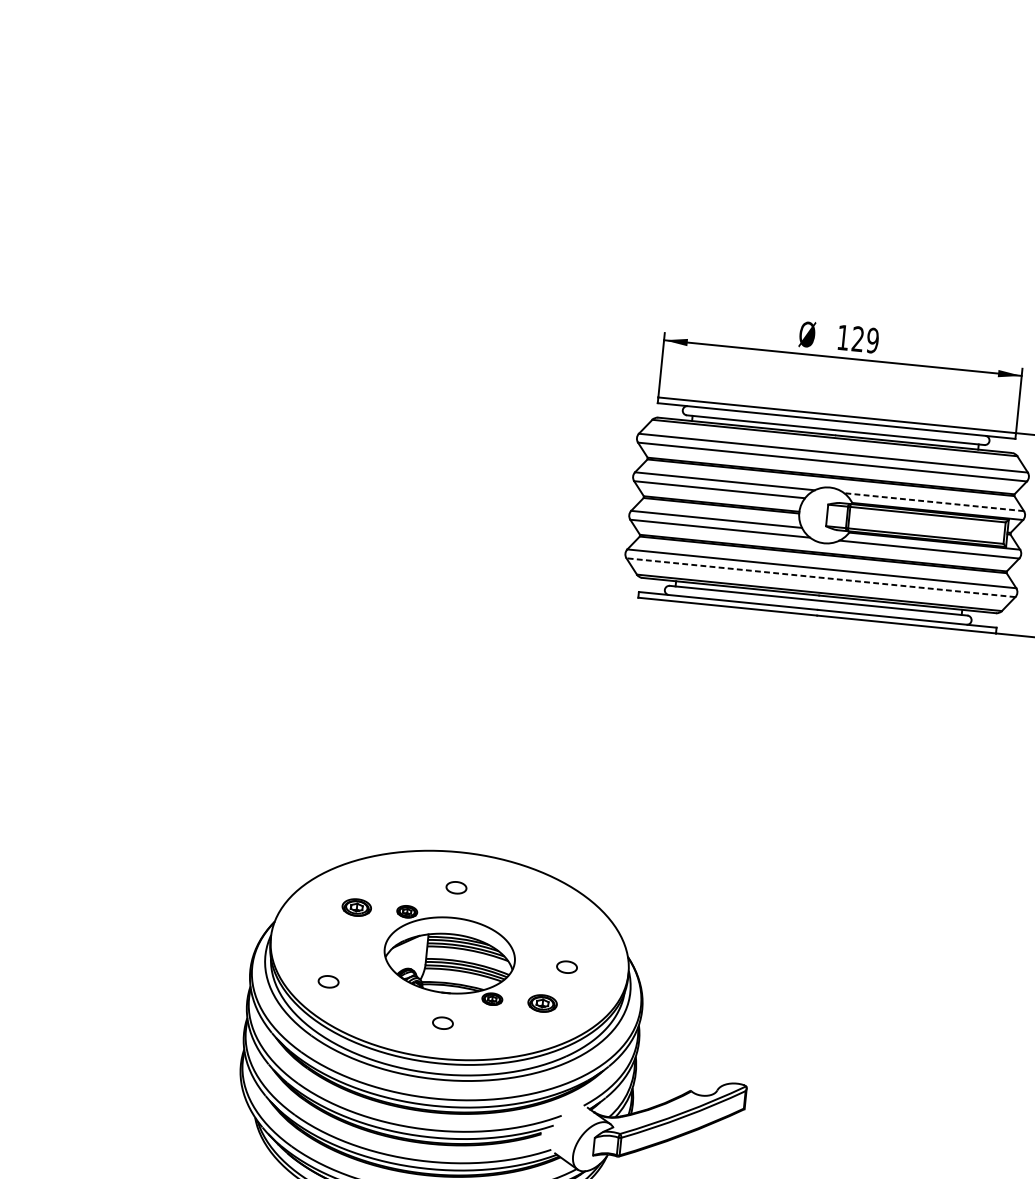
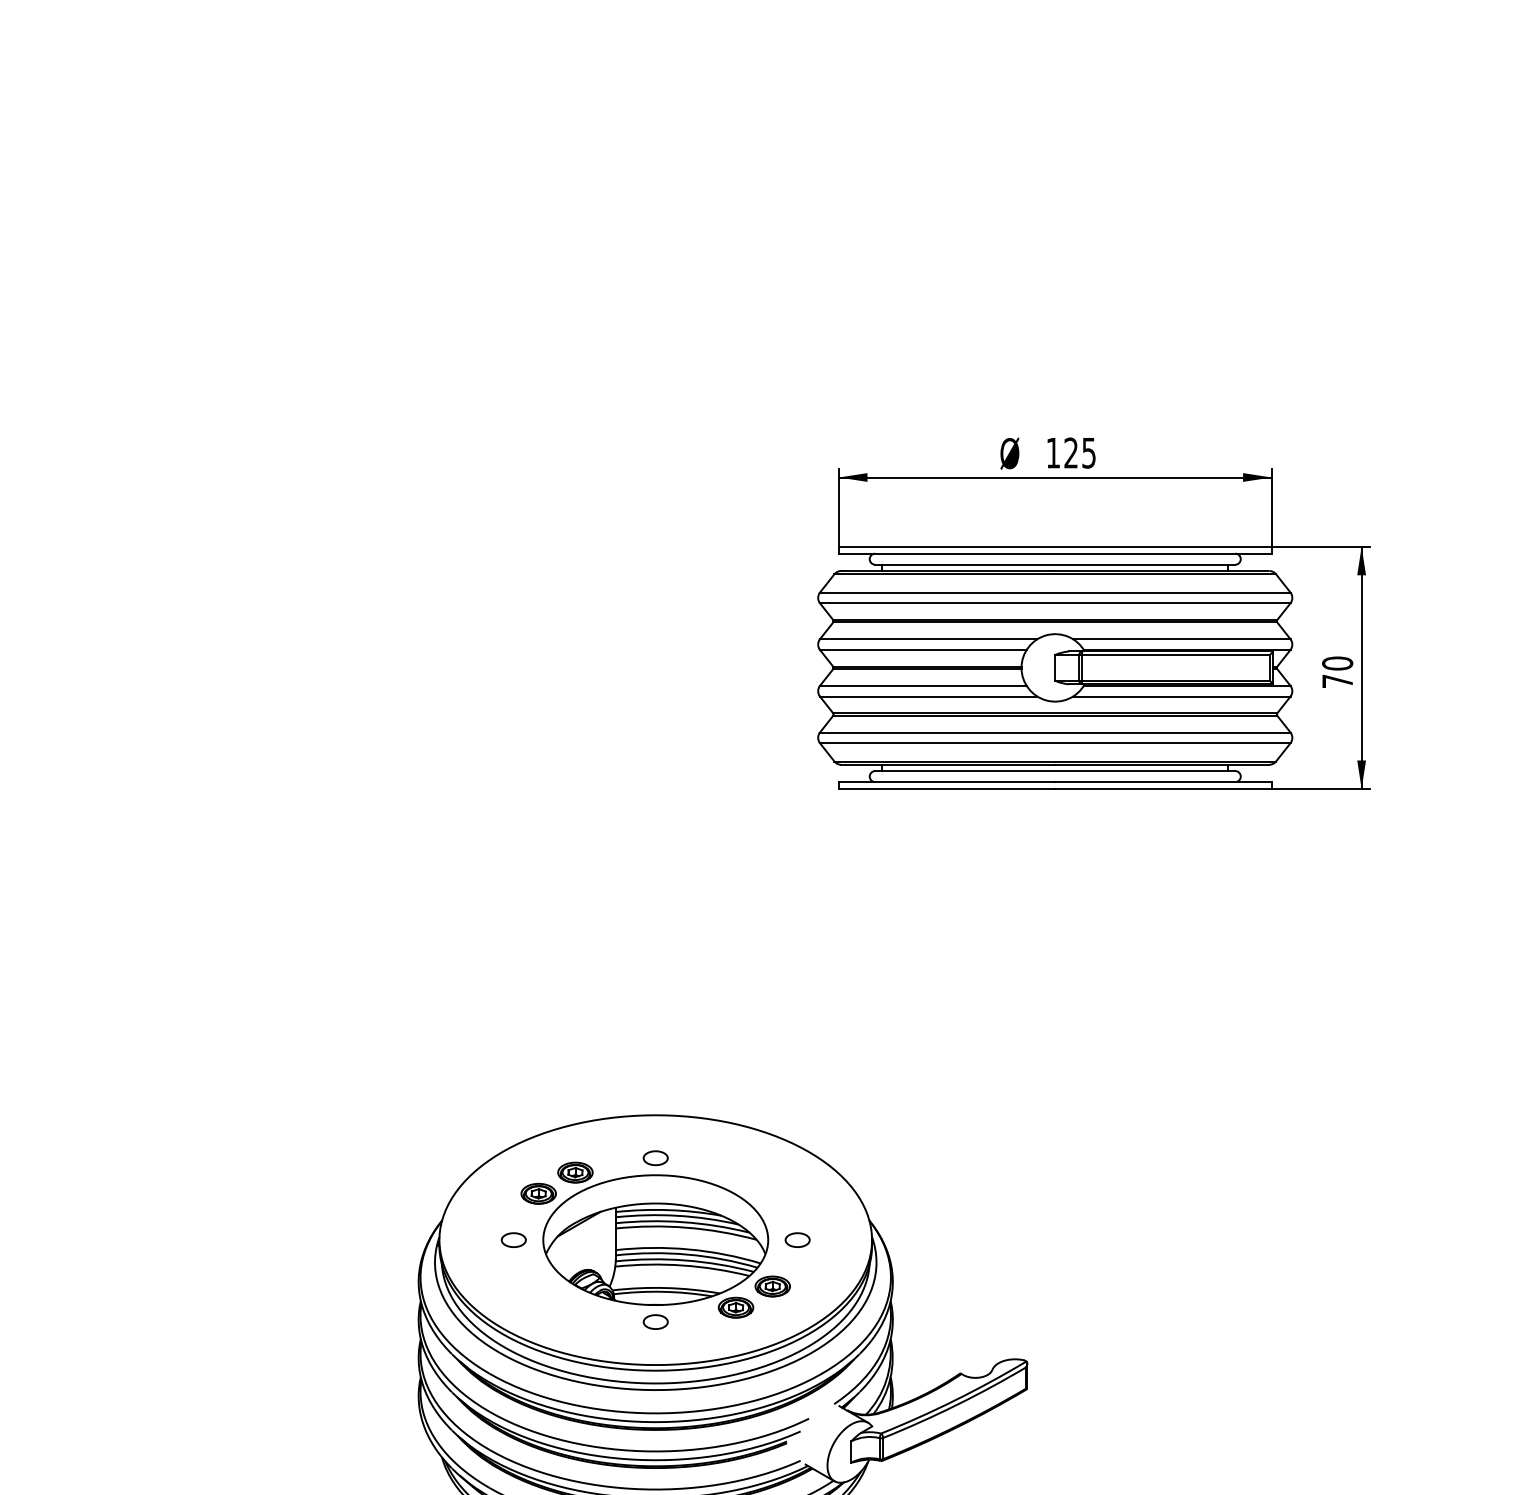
text: (872, 340) -> (1088, 452), 129 -> 125
line: (933, 502) -> (1181, 639), dashed -> solid
line: (820, 577) -> (1054, 743), dashed -> solid
part: (449, 954) -> (655, 1239), size x1.43
part: (328, 981) -> (513, 1239), moved

